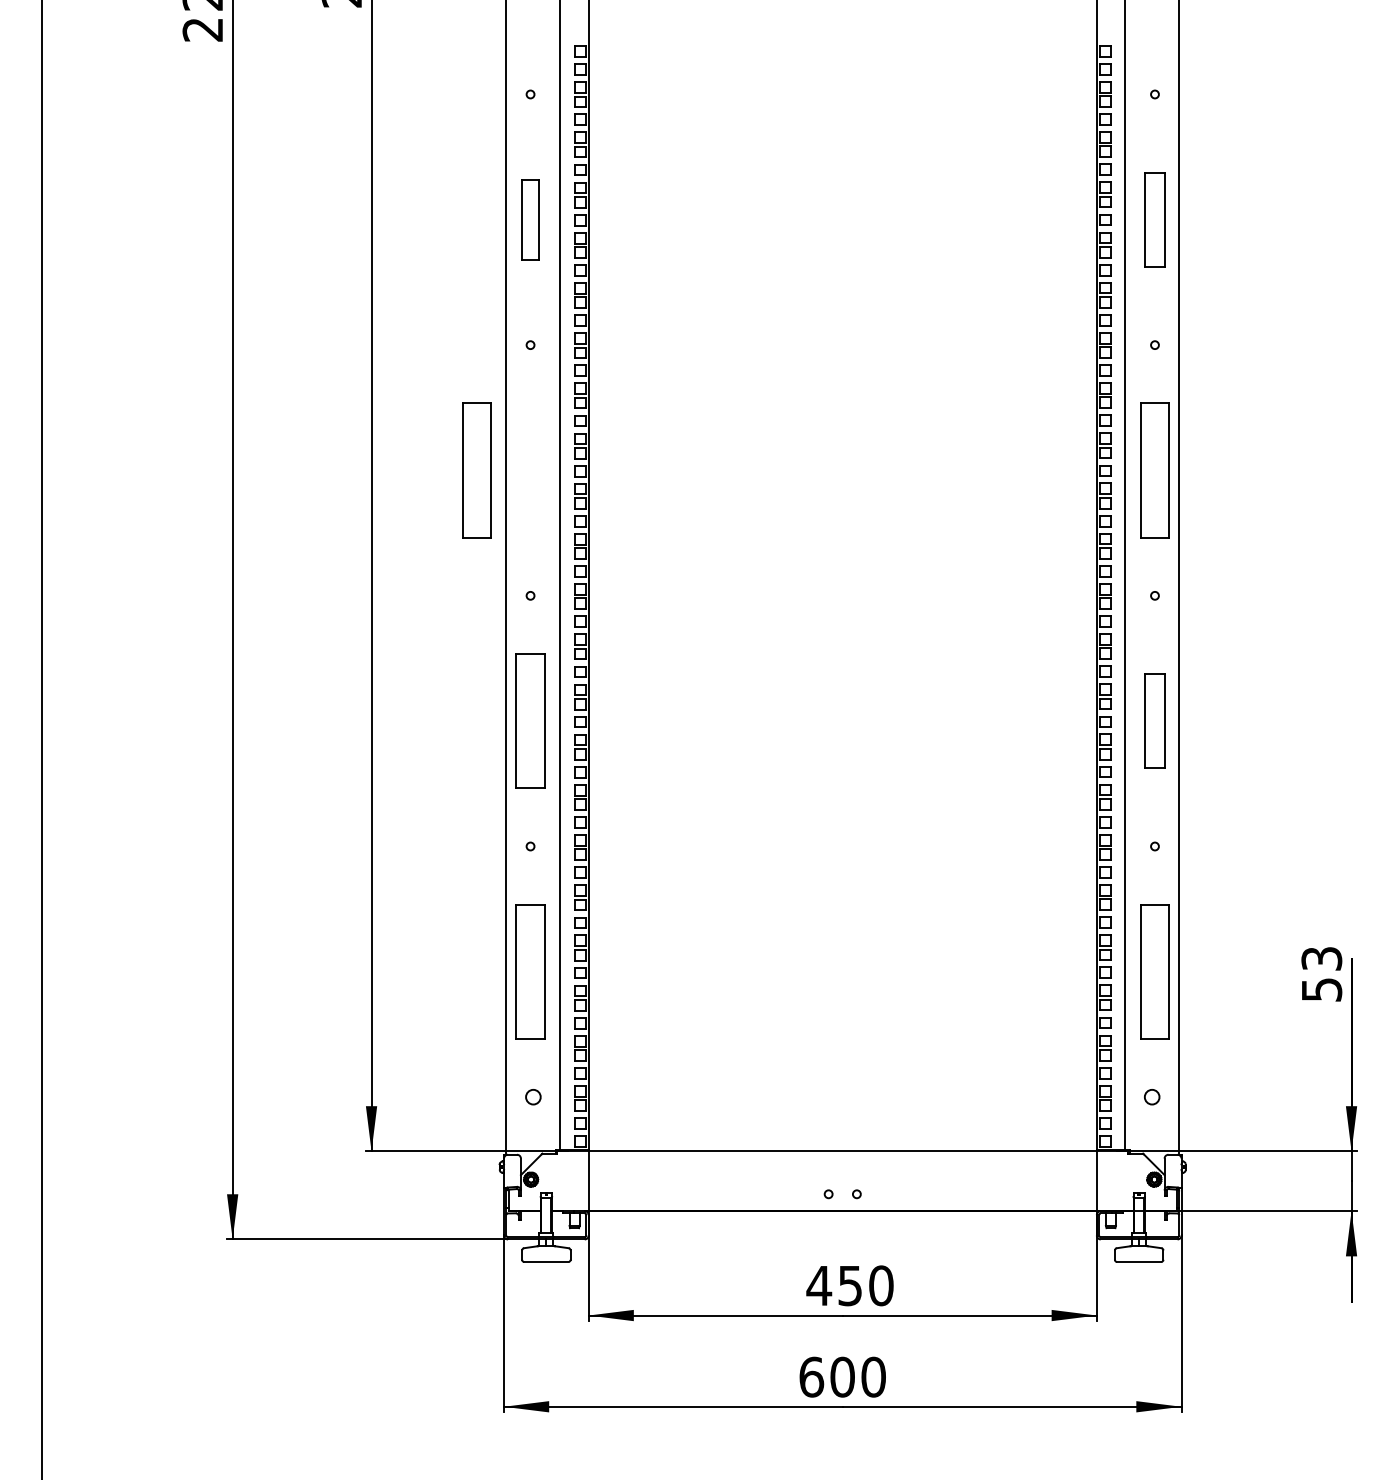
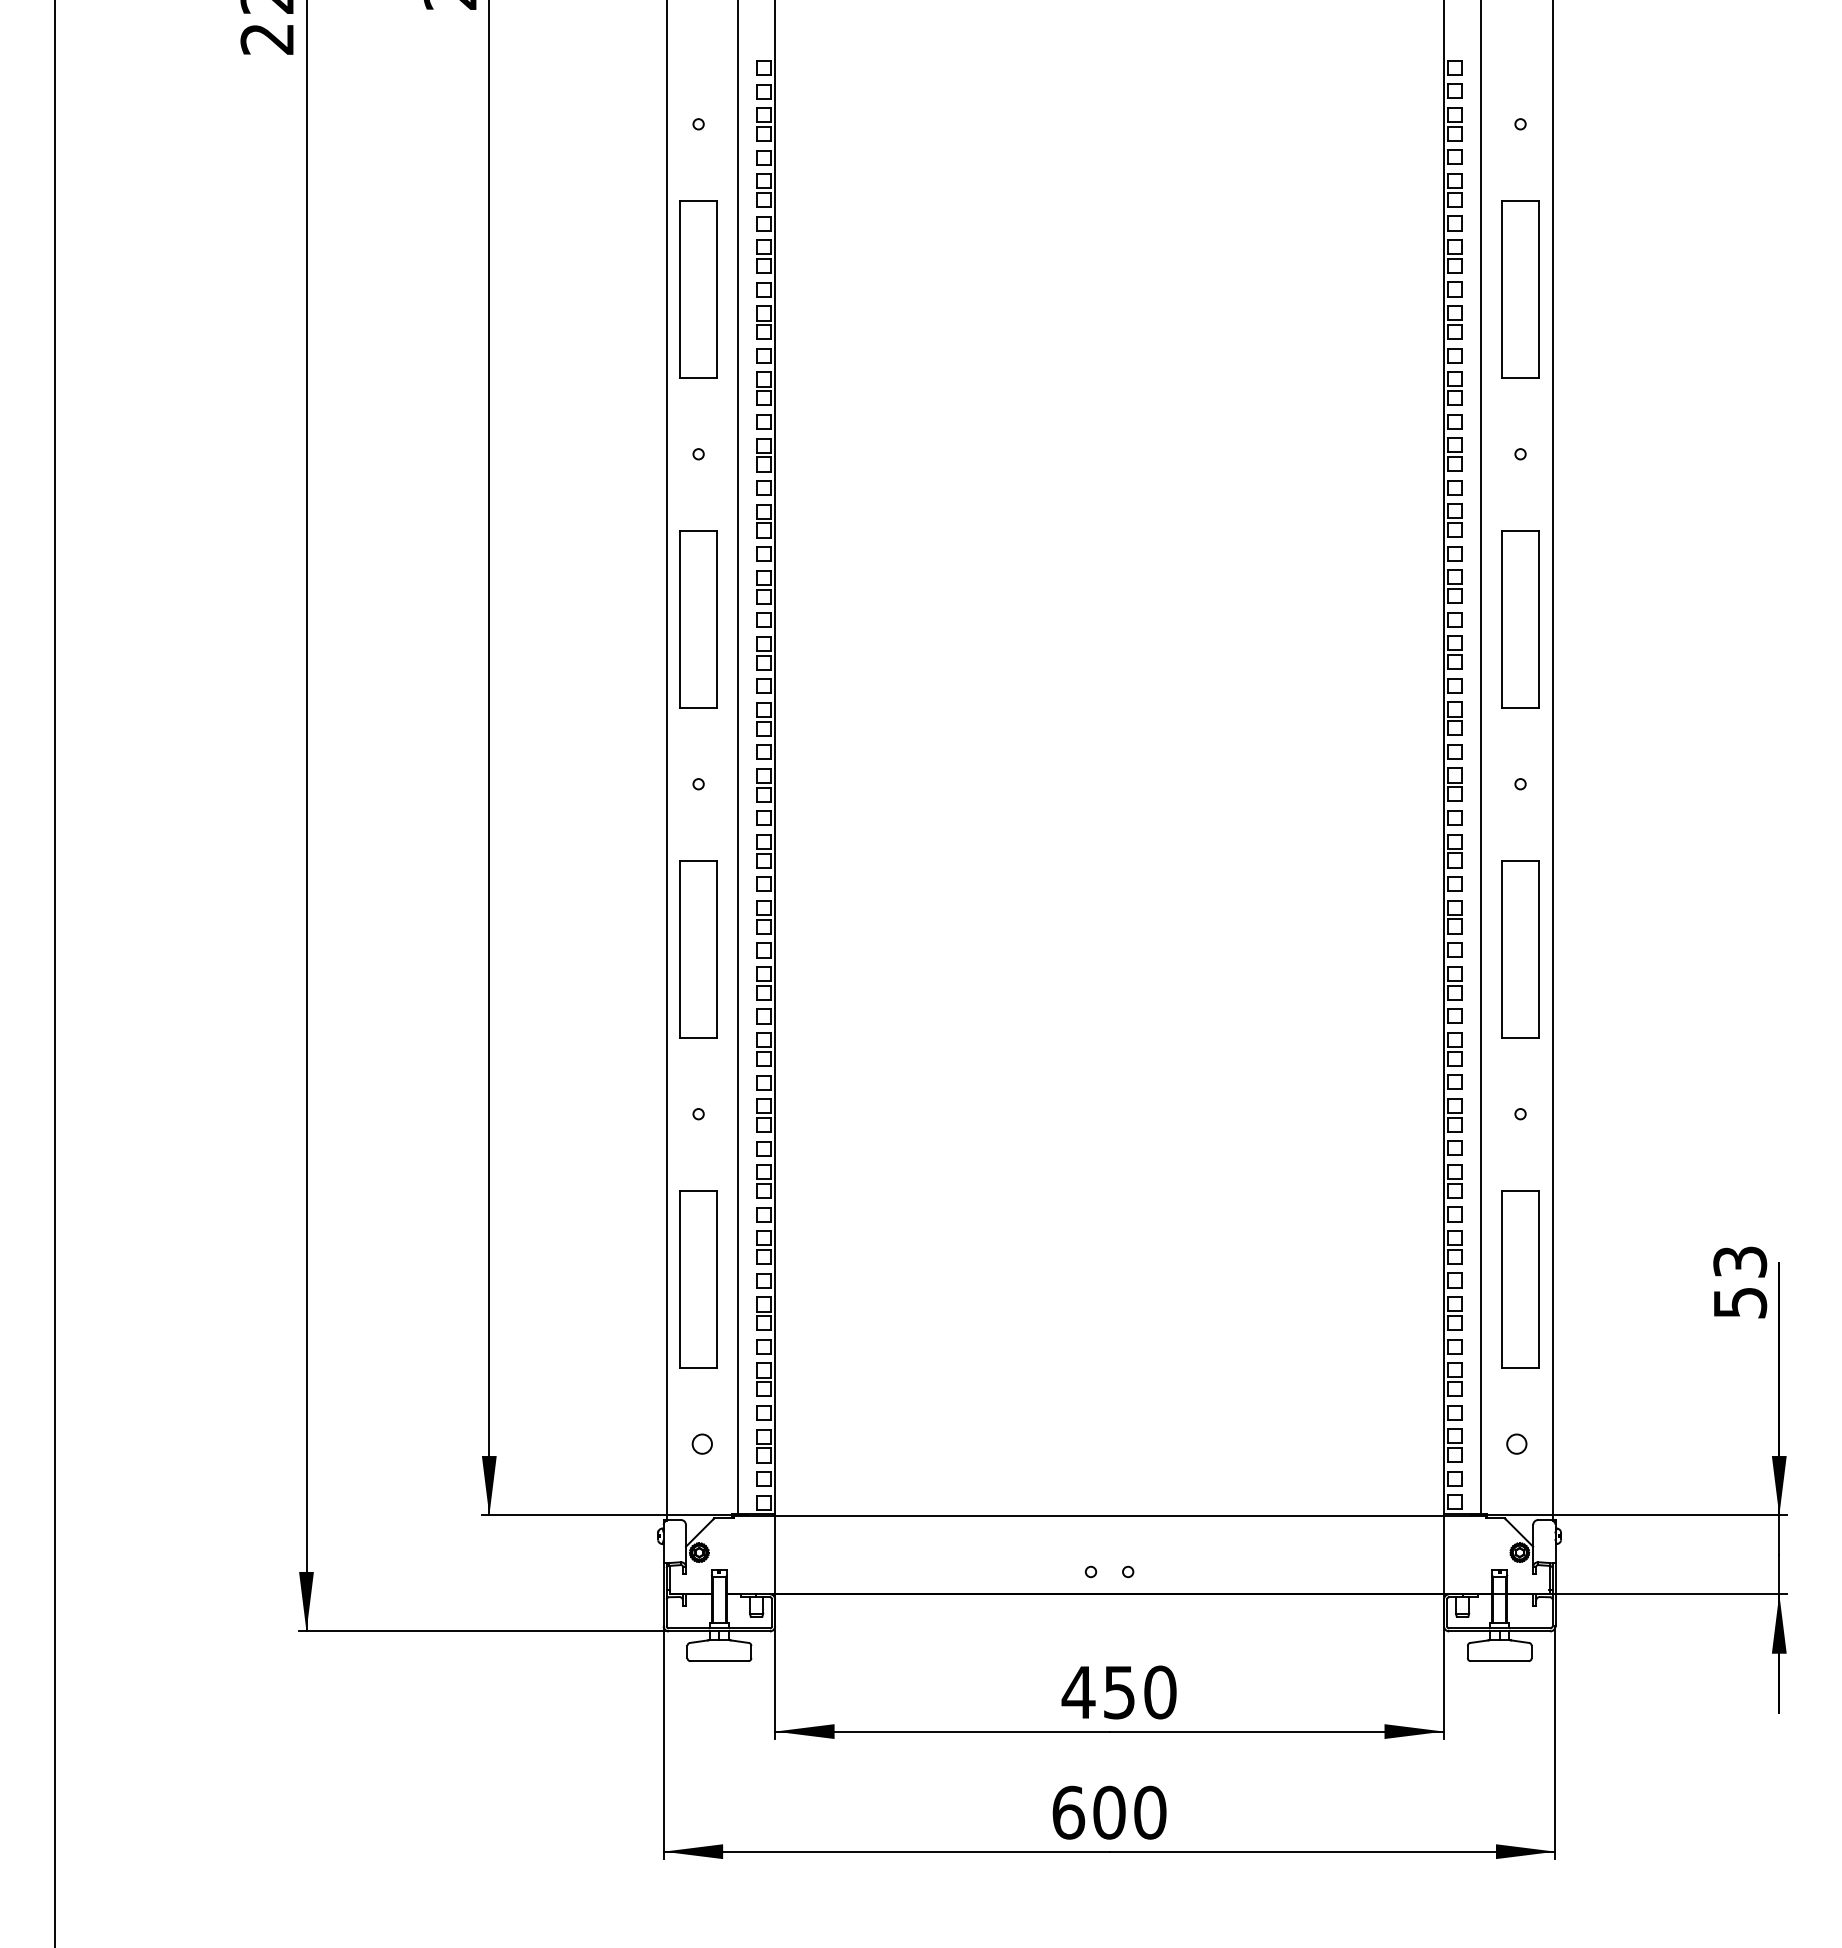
part: (530, 219) -> (698, 289), size x1.67
part: (1154, 219) -> (1520, 289), size x1.43
part: (476, 470) -> (698, 619), moved
part: (1154, 721) -> (1520, 949), size x1.43

